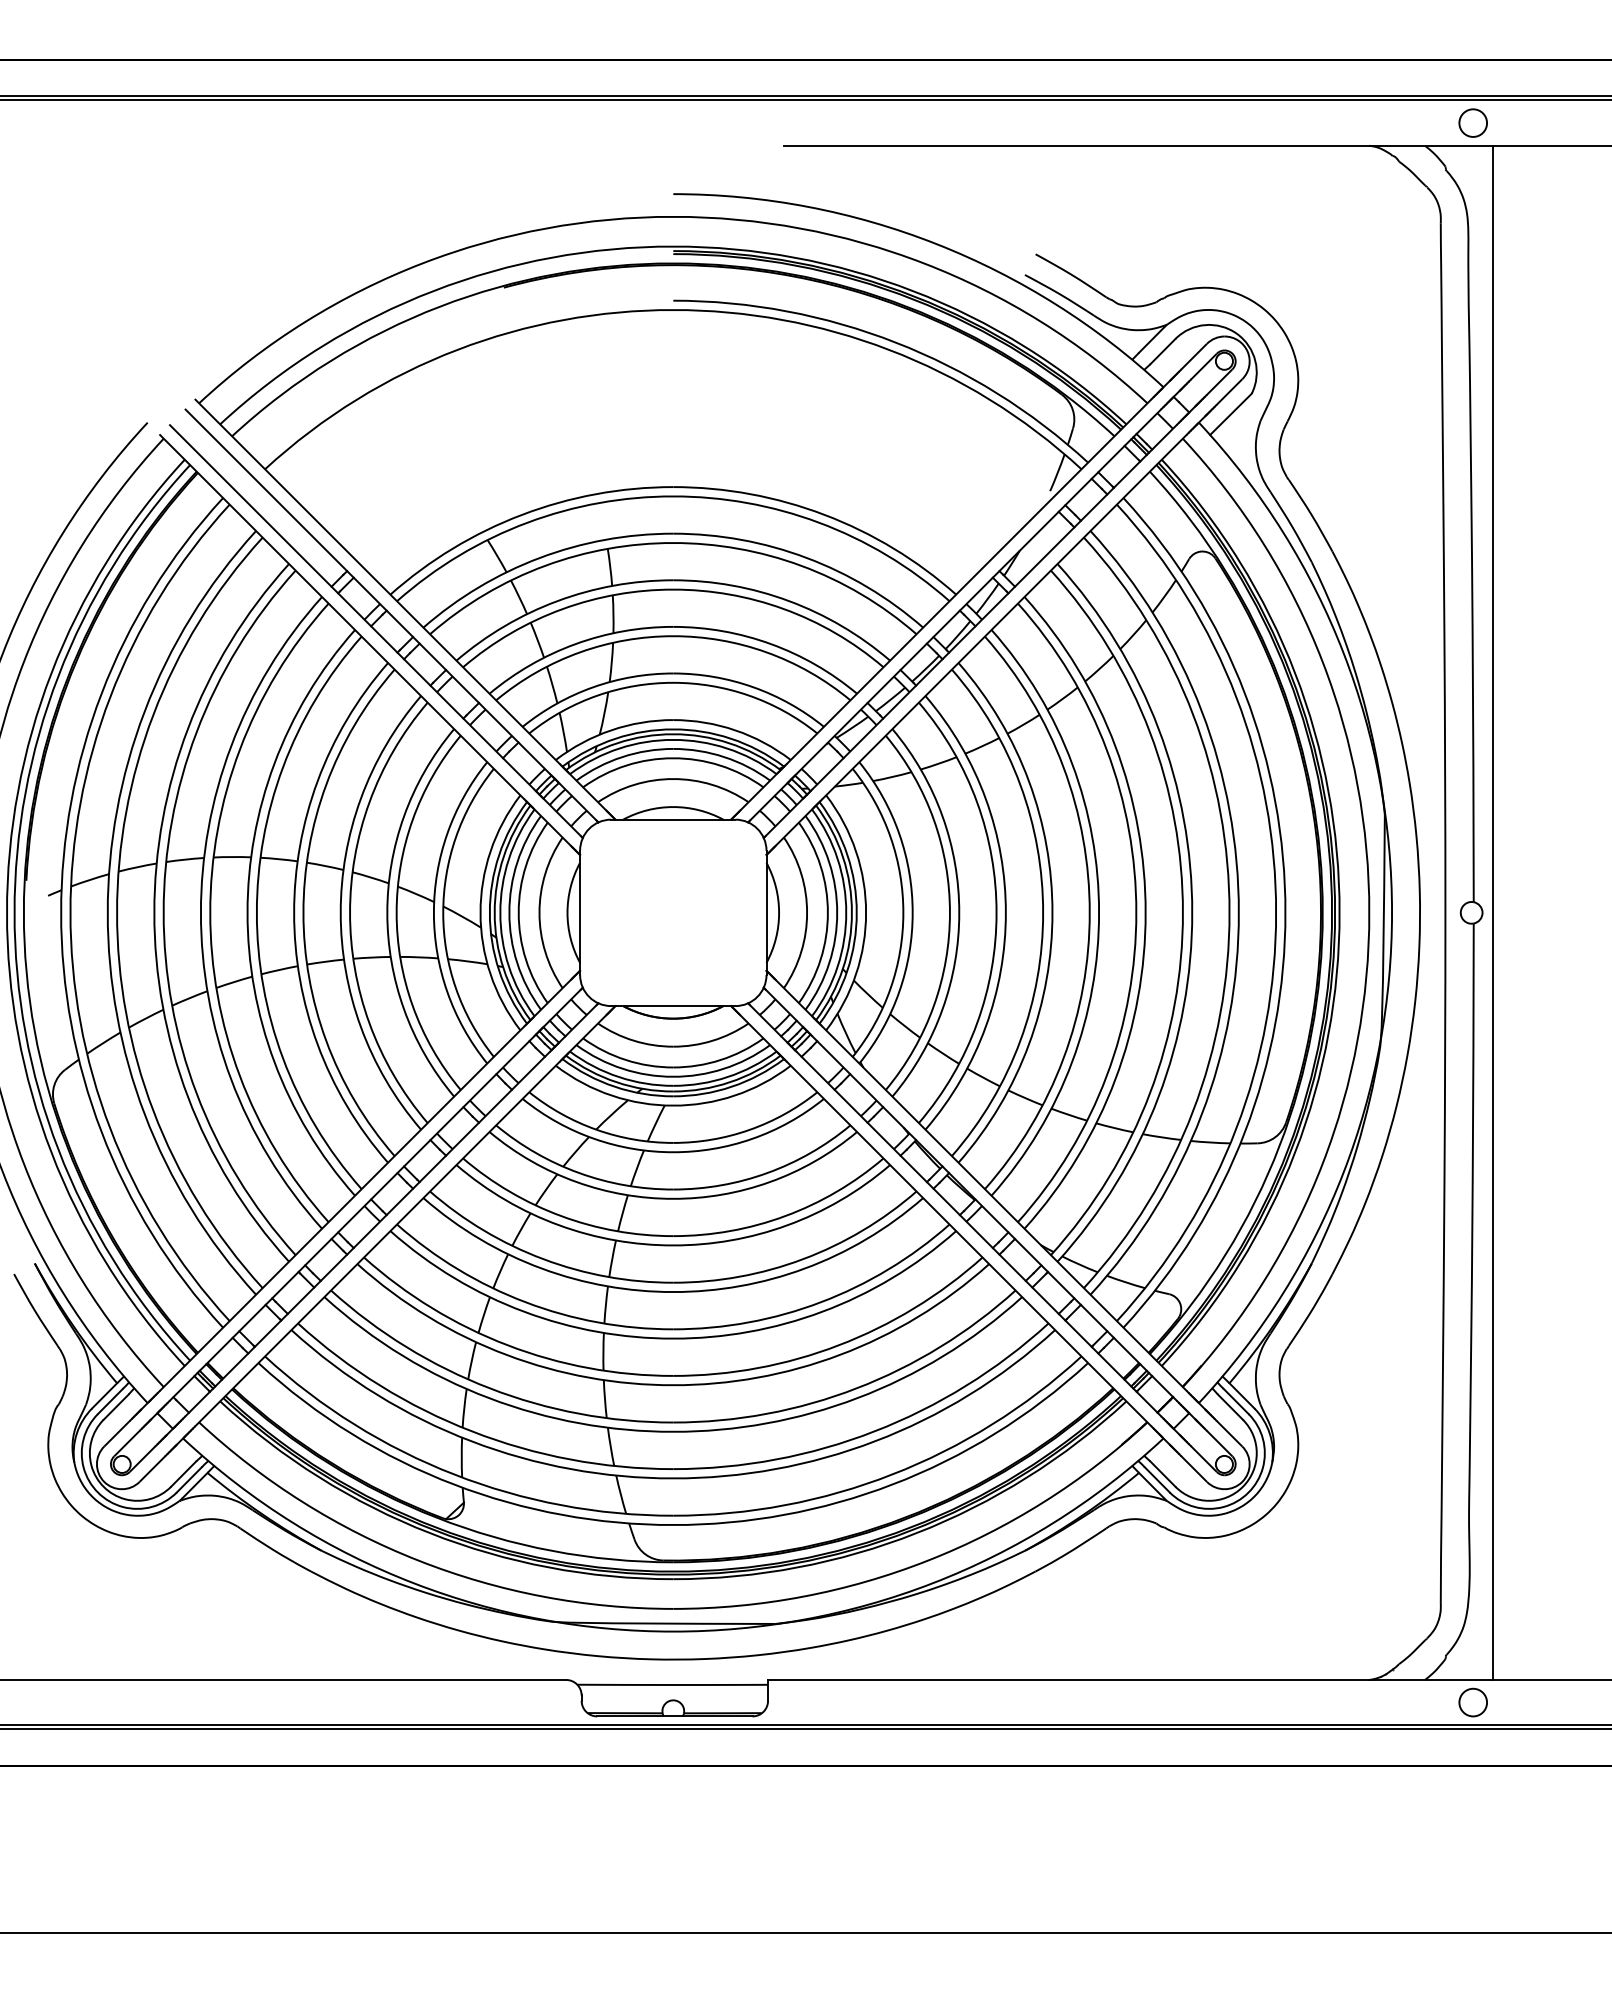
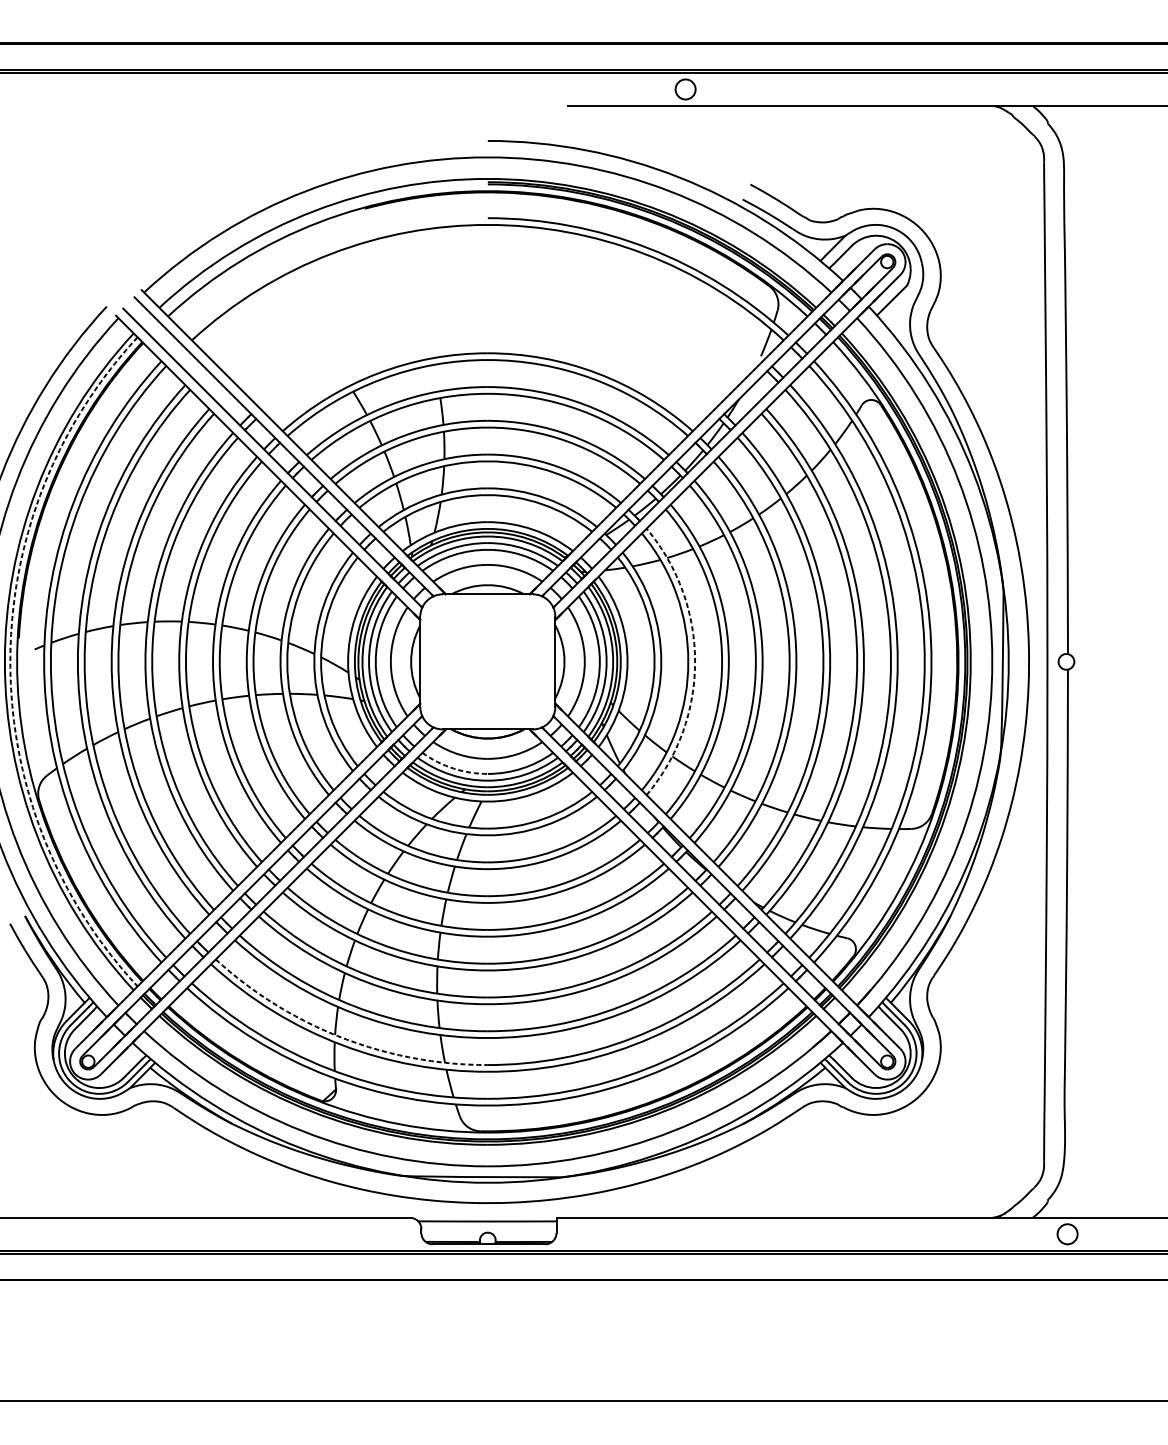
circle: (1472, 122) -> (685, 89), moved
arc: (14, 912) -> (10, 661), solid -> dashed
arc: (959, 912) -> (695, 661), solid -> dashed
line: (1493, 912) -> (1082, 661), removed
arc: (625, 1060) -> (453, 768), solid -> dashed
arc: (472, 1431) -> (342, 1037), solid -> dashed

